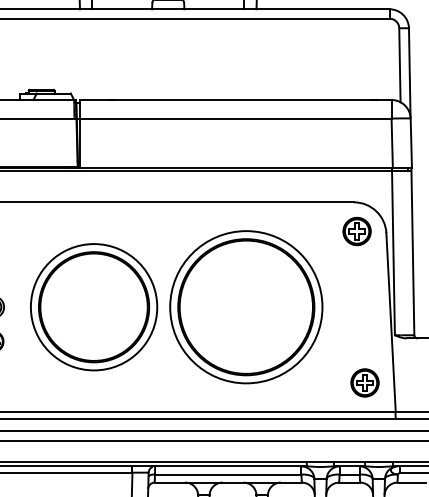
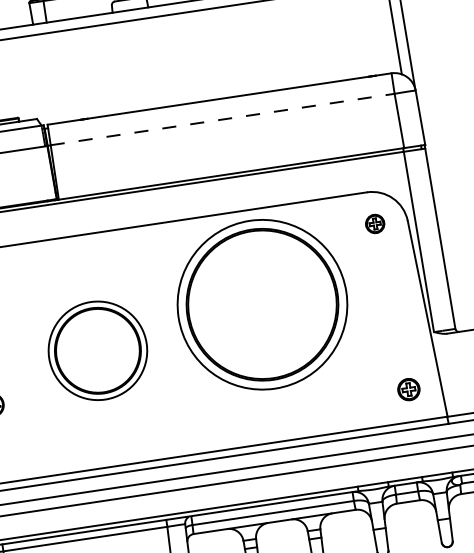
line: (236, 118) -> (223, 119), solid -> dashed
part: (356, 231) -> (374, 224), size x0.6
part: (94, 307) -> (98, 350), size x0.7
part: (246, 307) -> (262, 305), moved
part: (364, 382) -> (408, 389), size x0.7

